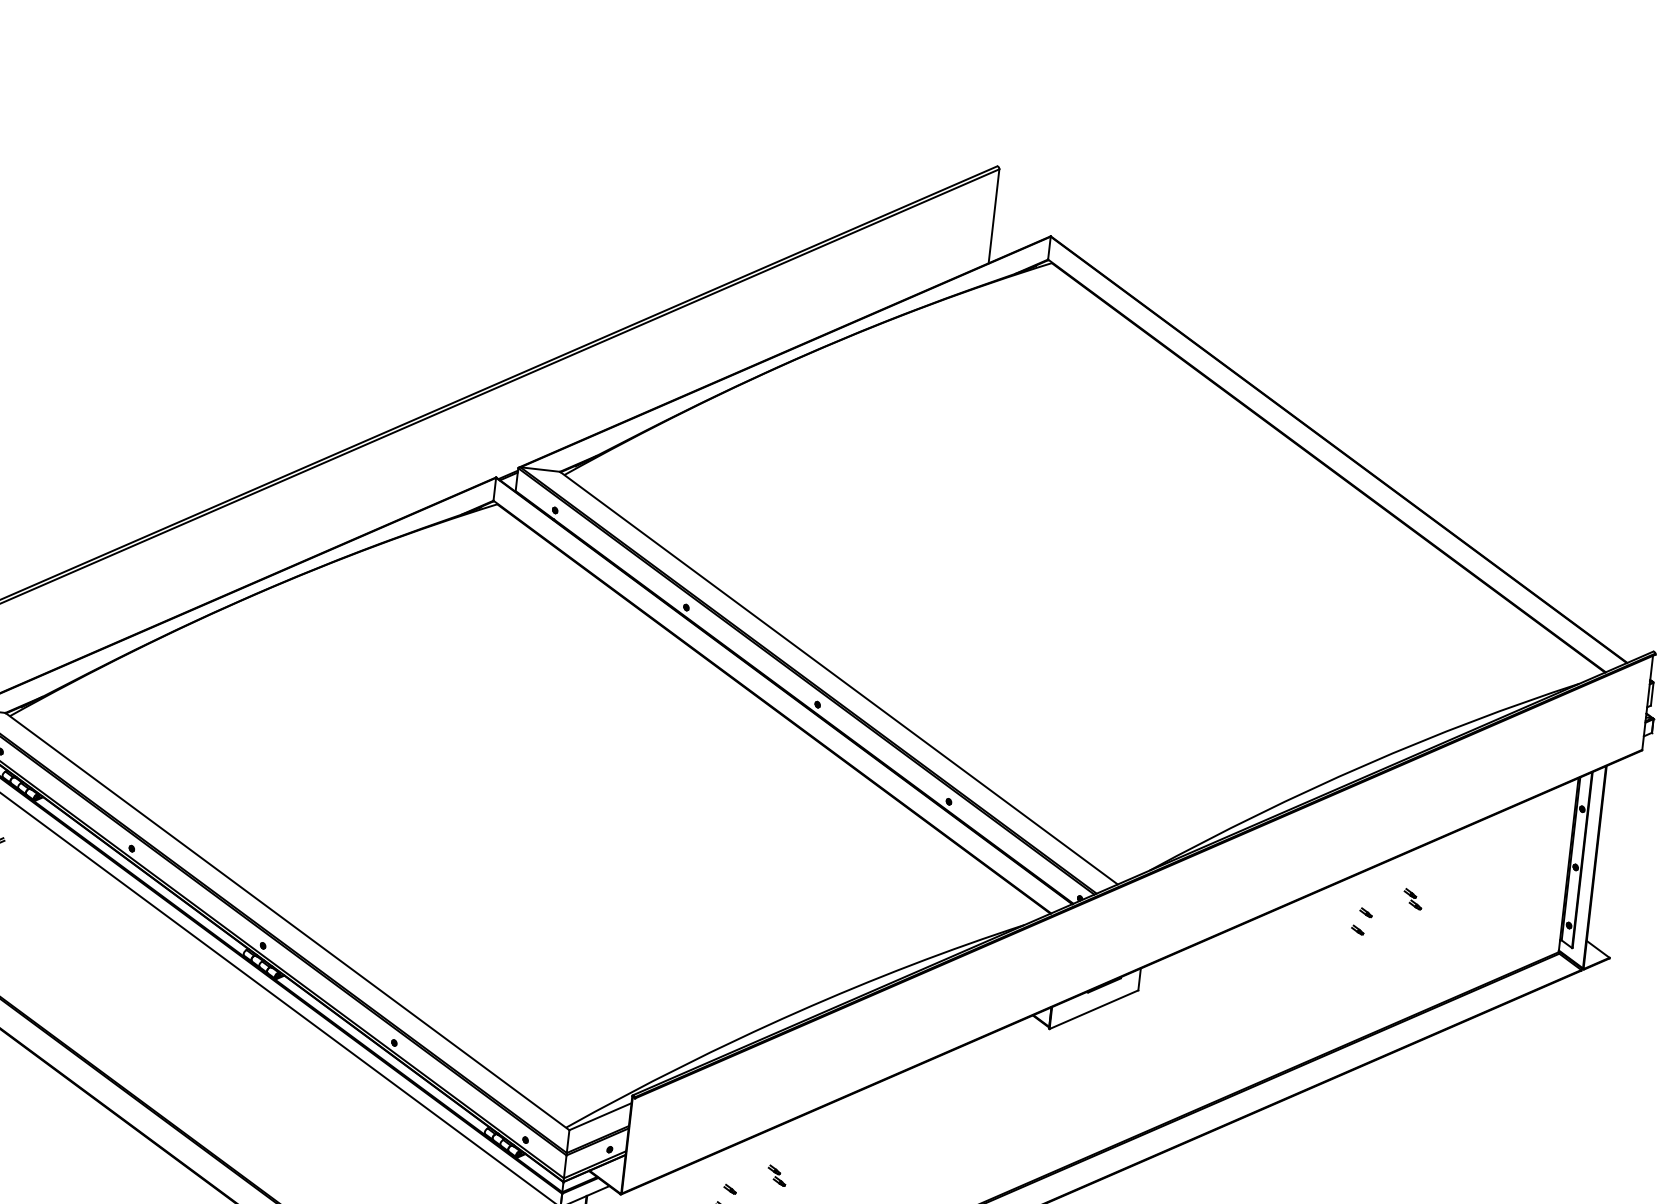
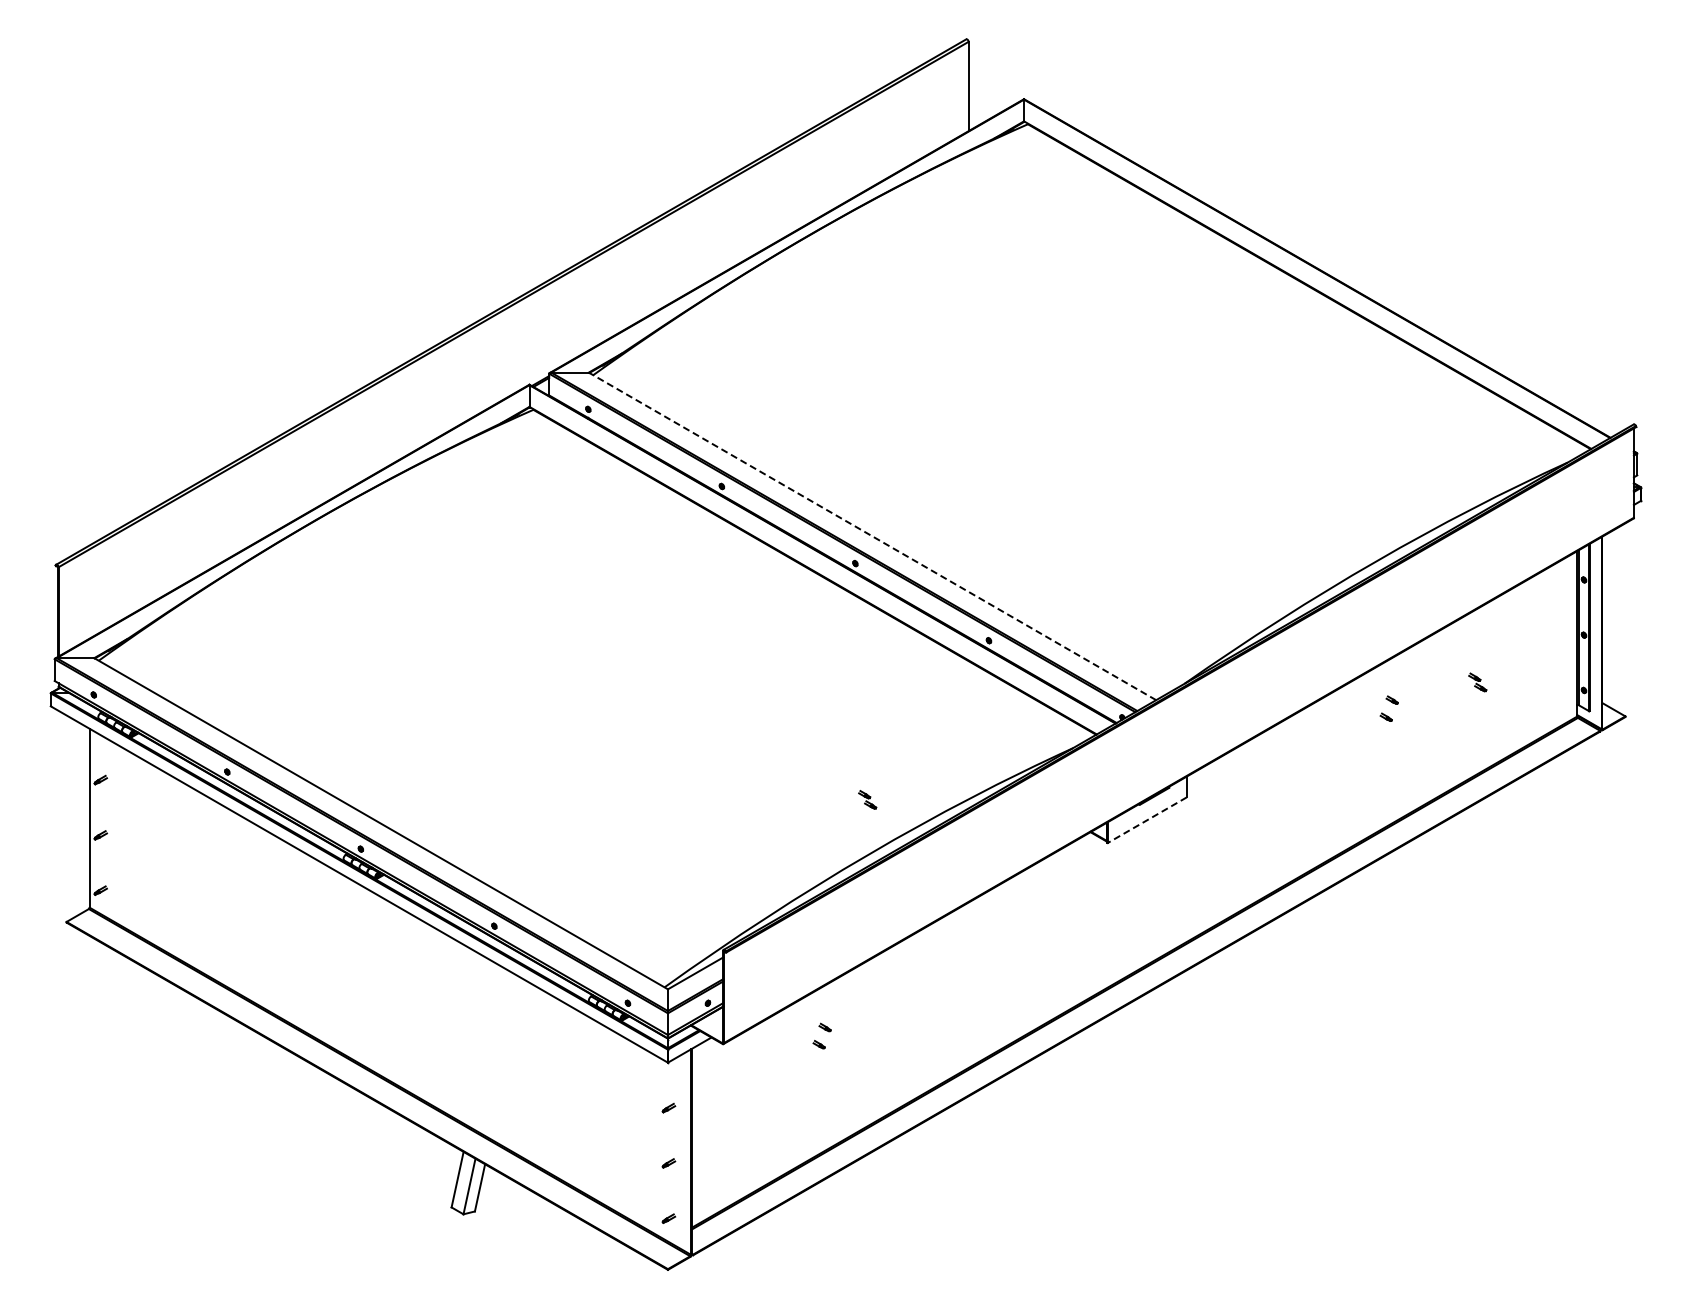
line: (838, 678) -> (872, 536), solid -> dashed
part: (1412, 899) -> (1477, 682), moved
line: (1094, 1010) -> (1147, 820), solid -> dashed
part: (776, 1175) -> (867, 799), moved

